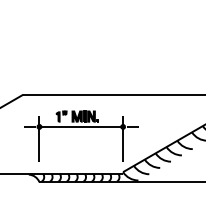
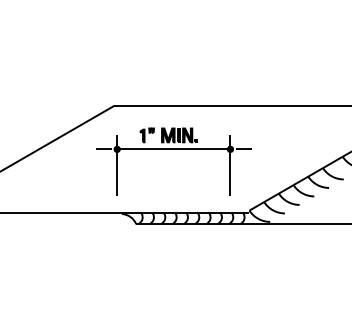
part: (81, 126) -> (173, 149), moved

